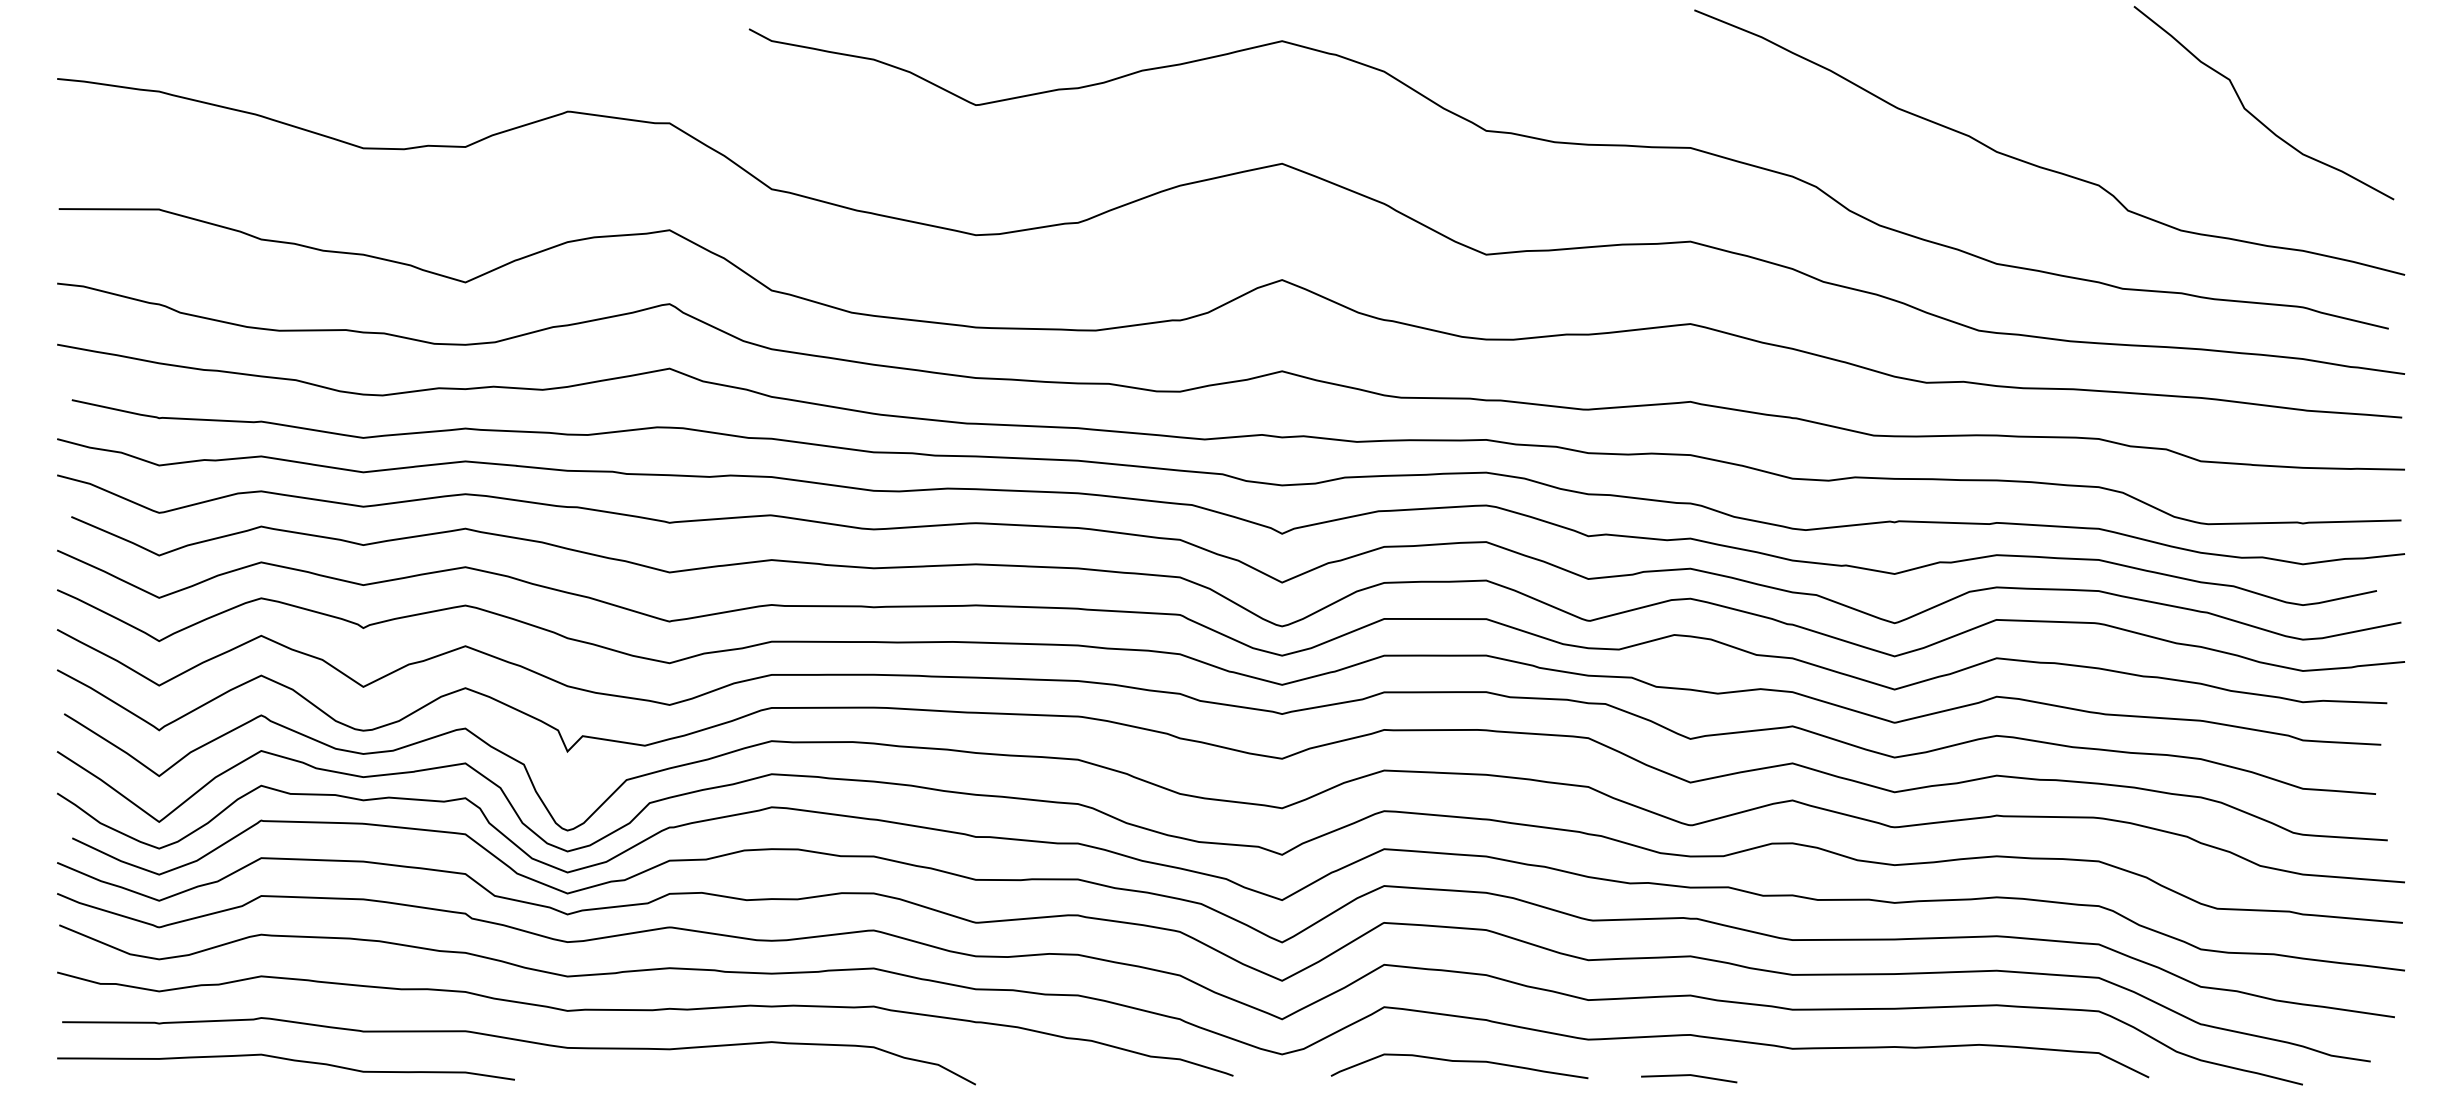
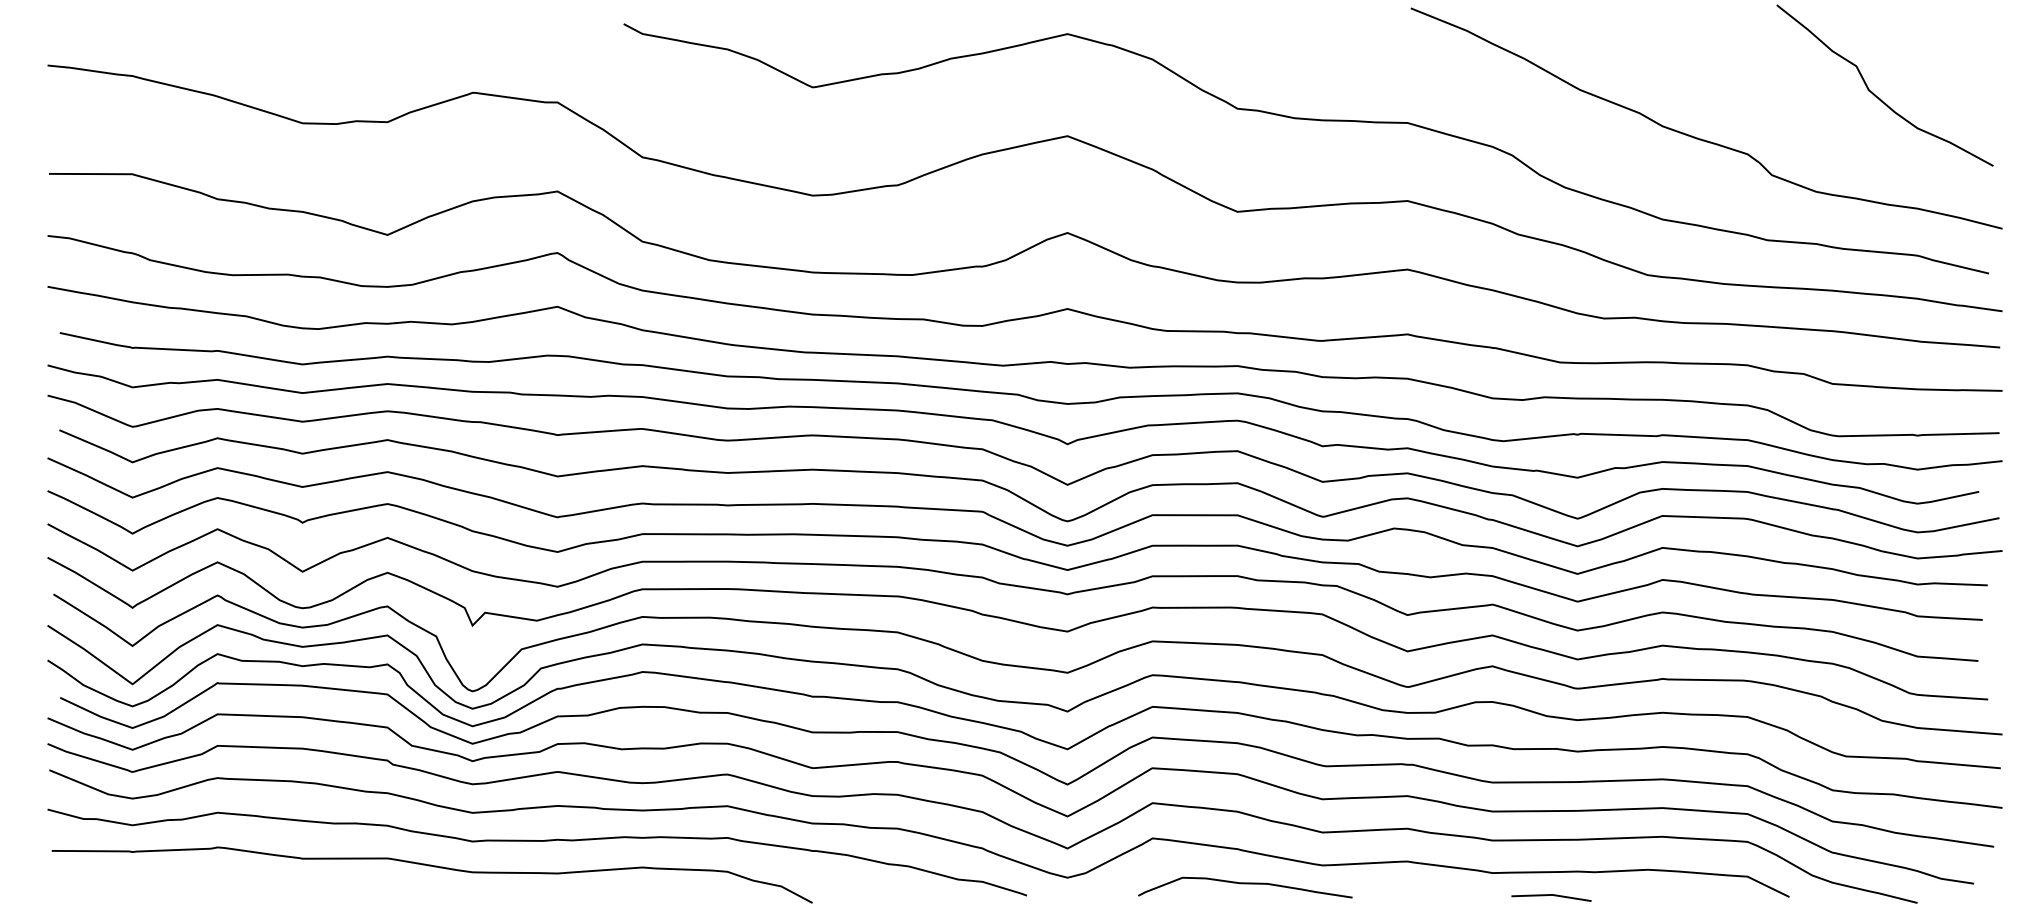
curve: (285, 1060) -> (237, 882), removed
curve: (1459, 1062) -> (1245, 884), moved
line: (1689, 1075) -> (1551, 895), moved

